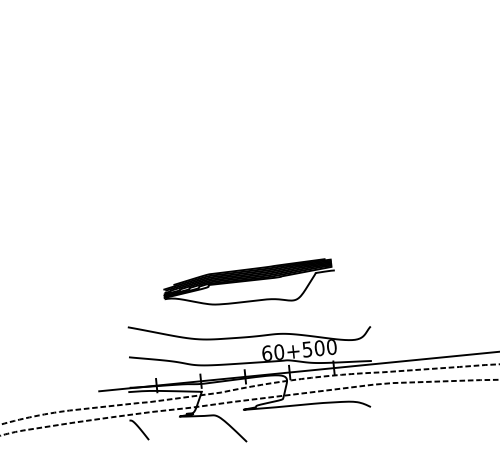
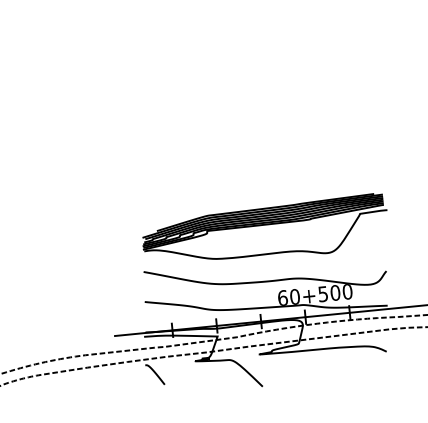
part: (248, 281) -> (264, 226), size x1.43

